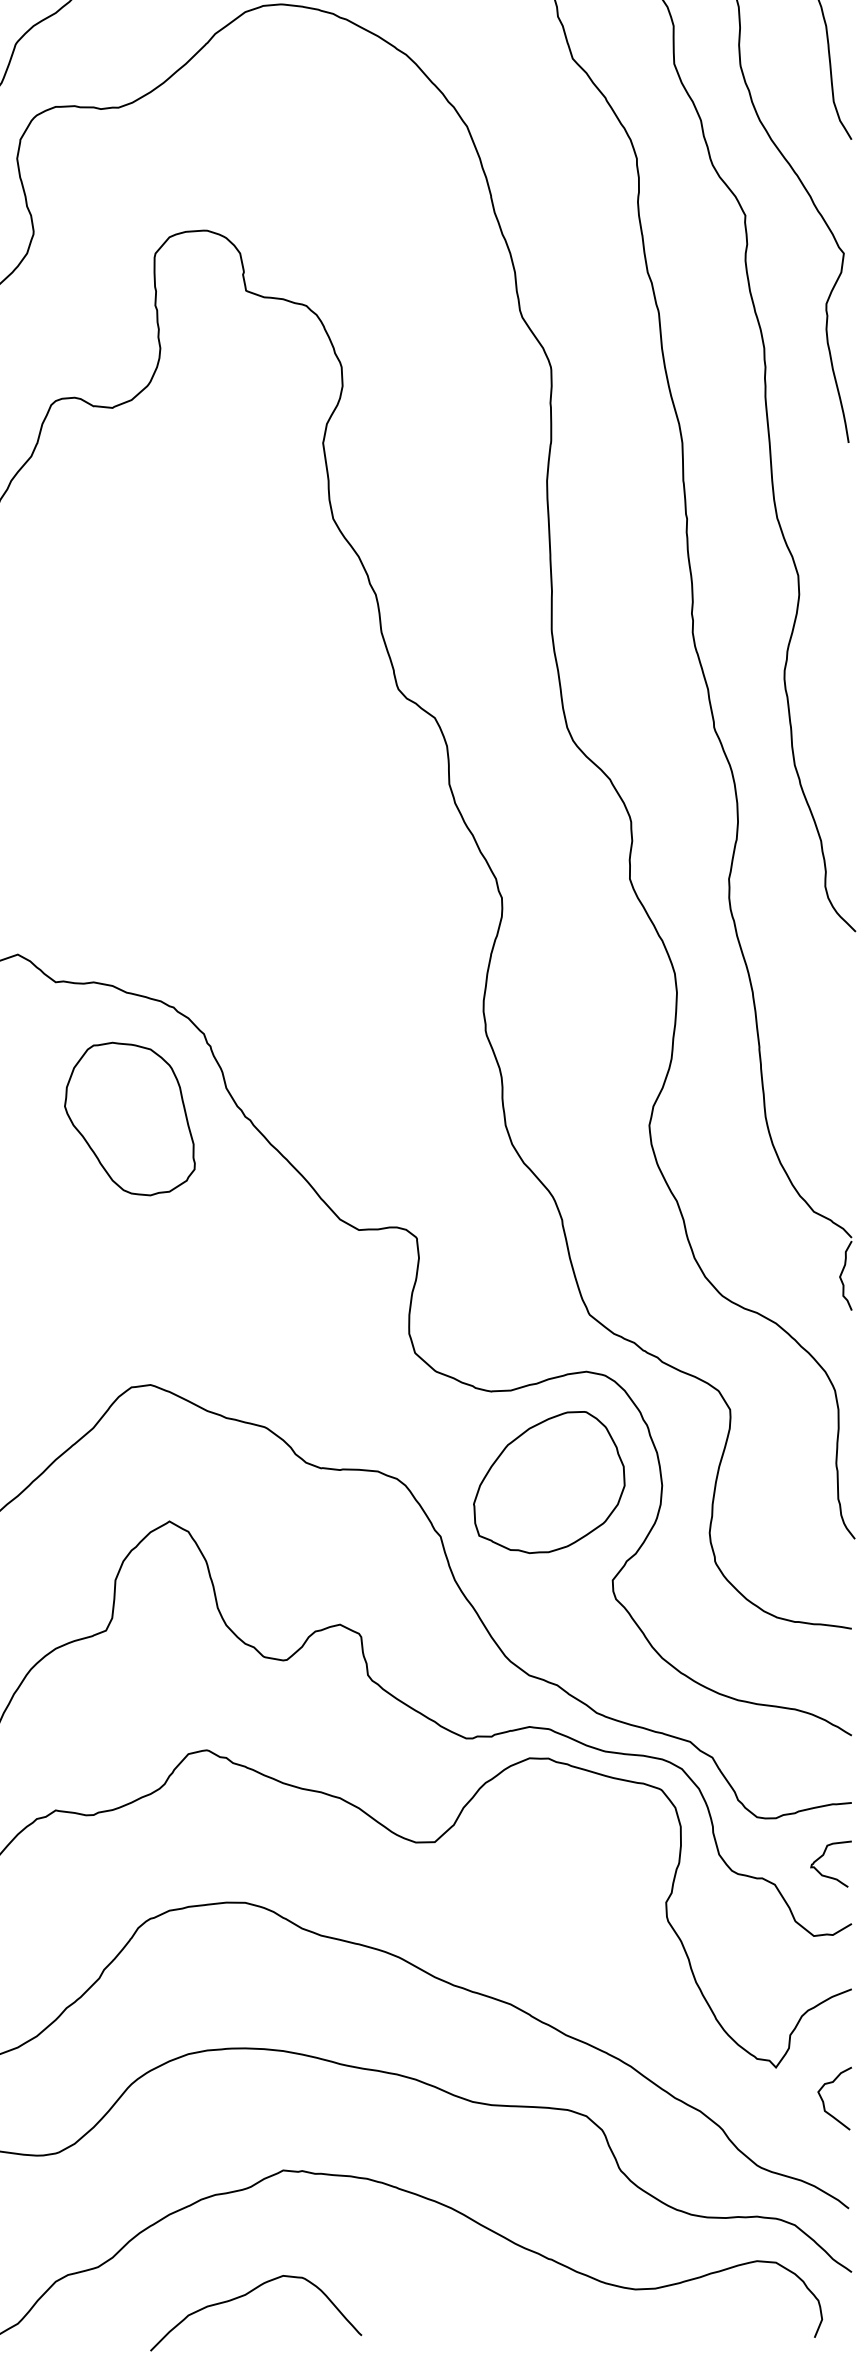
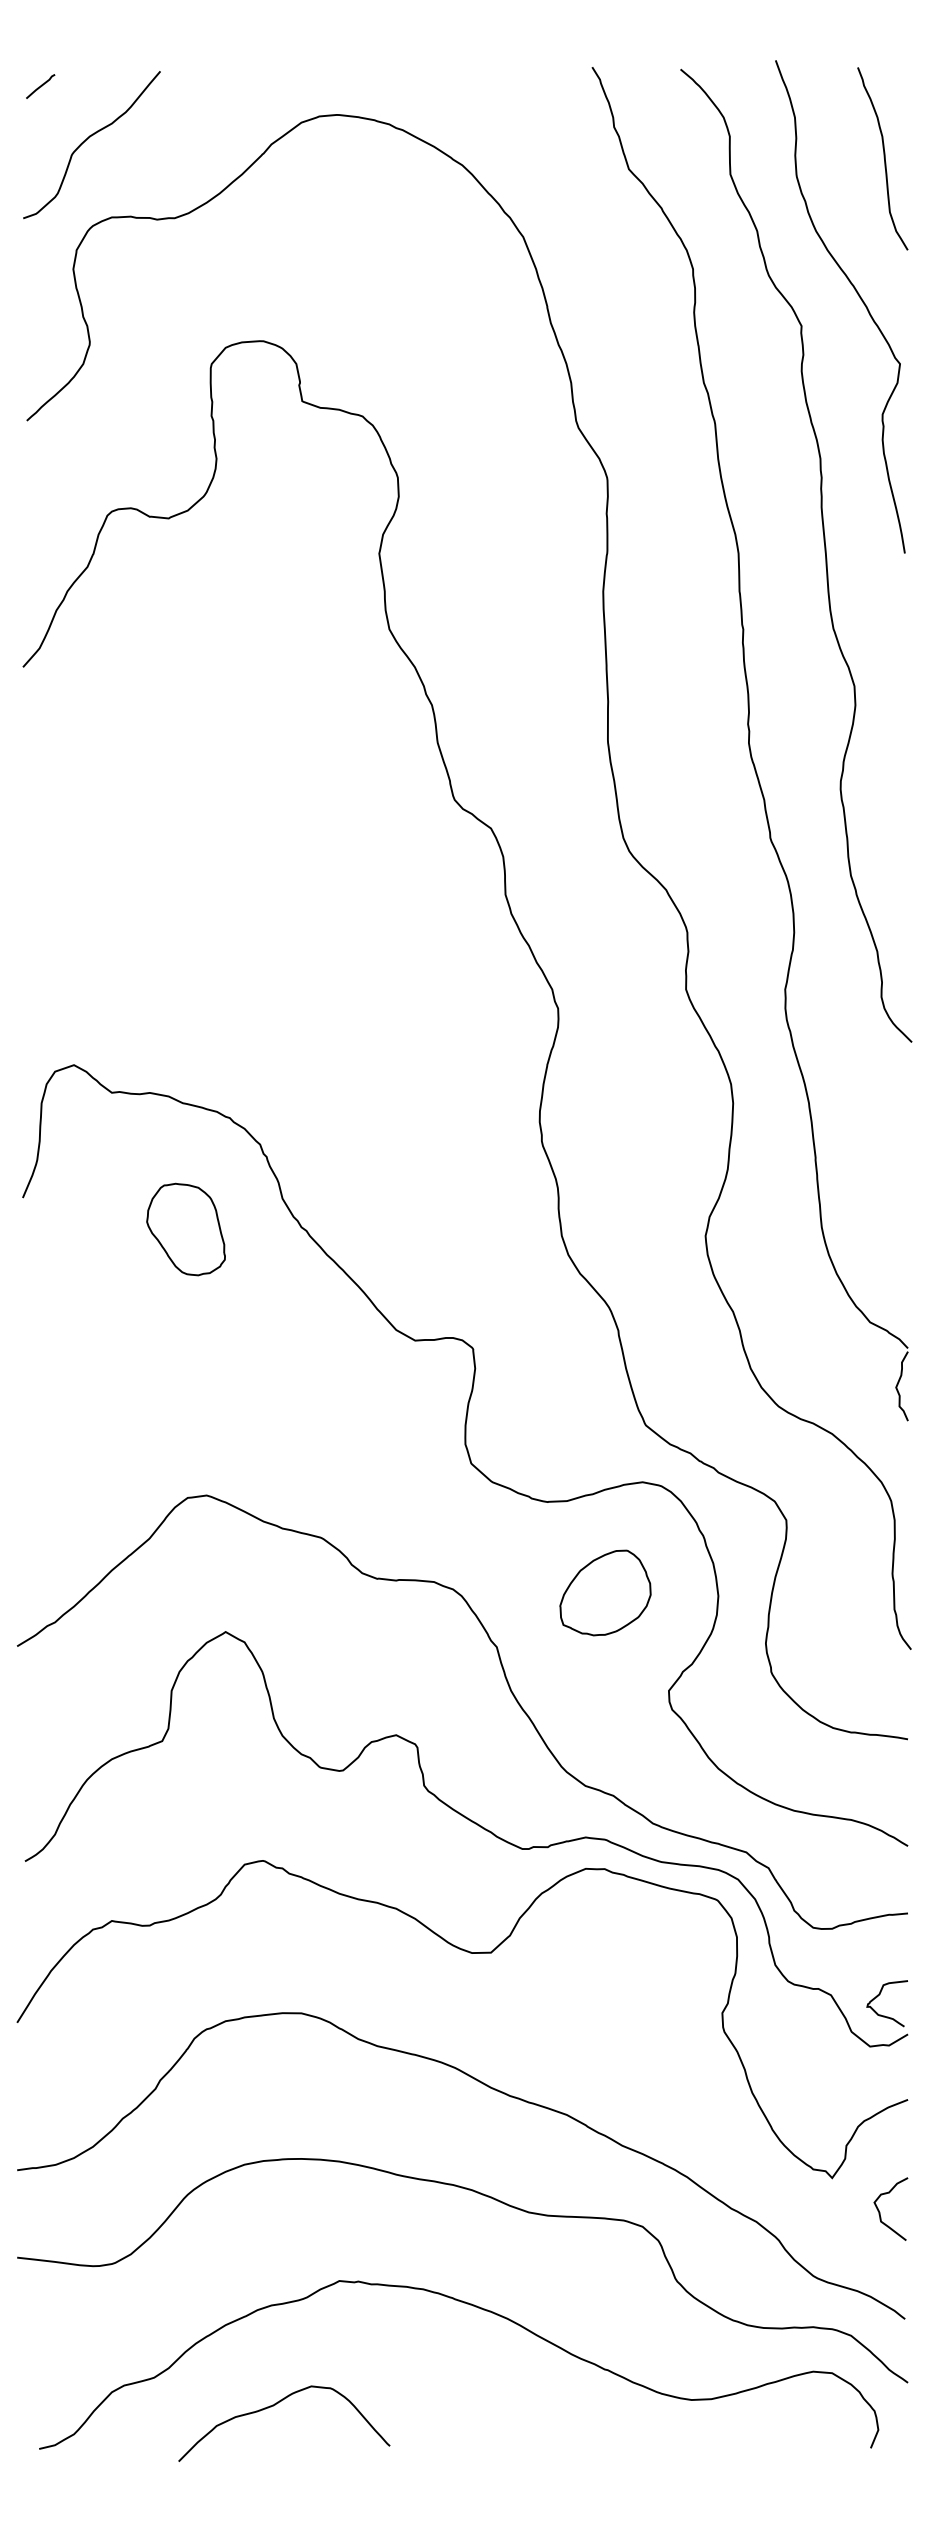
part: (129, 1118) -> (185, 1229), size x0.6
part: (549, 1481) -> (605, 1592), size x0.6
curve: (823, 1855) -> (879, 1995), moved
curve: (247, 2294) -> (275, 2405), moved

